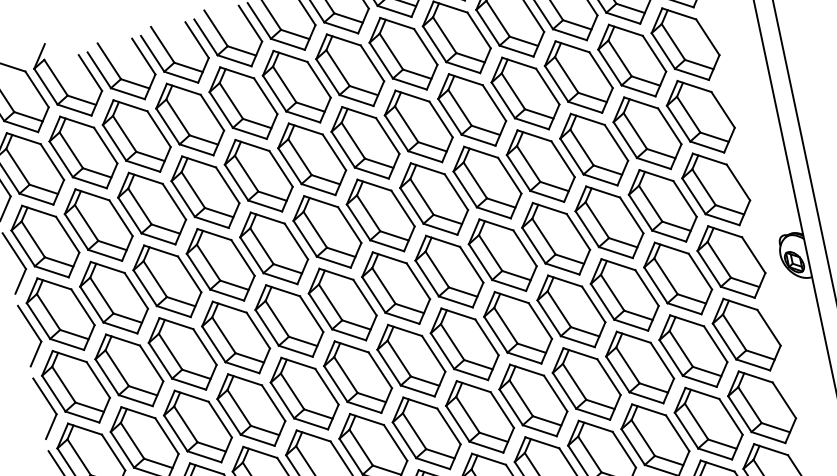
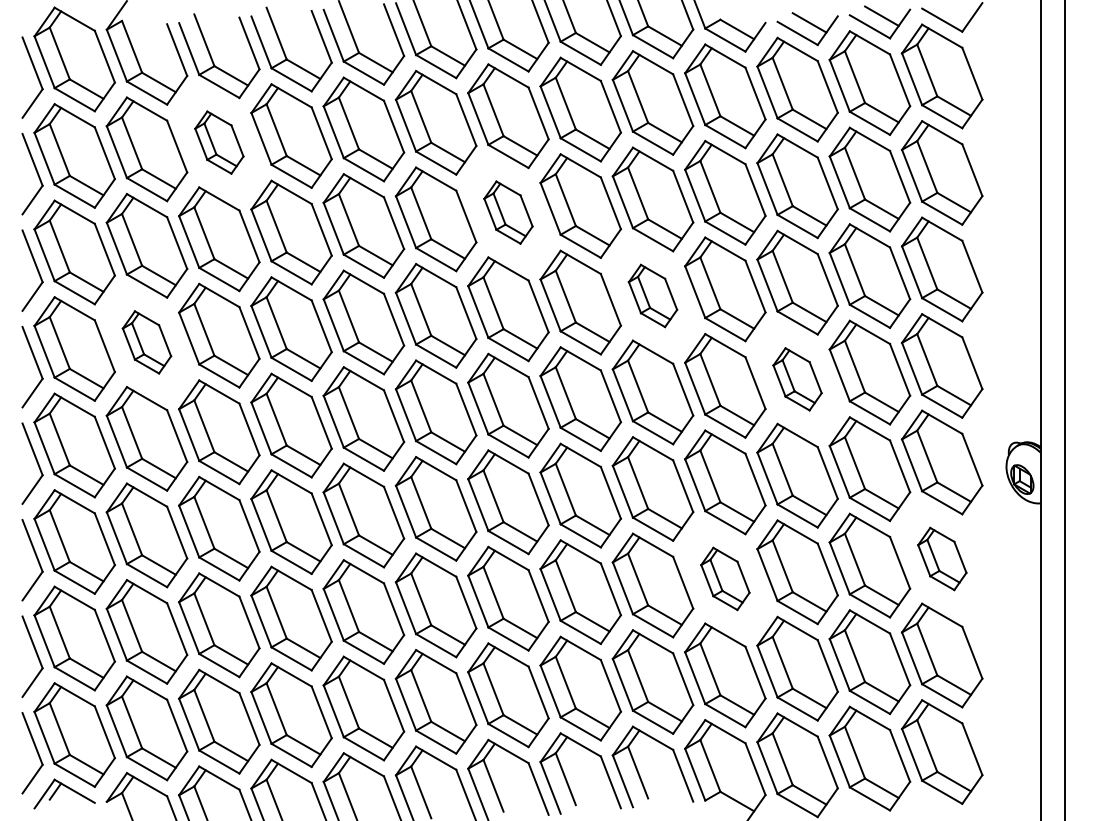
part: (136, 135) -> (219, 142), size x0.6
part: (365, 142) -> (508, 212), size x0.6
part: (487, 182) -> (652, 295), size x0.6
part: (609, 222) -> (797, 379), size x0.6
part: (113, 297) -> (146, 342), size x0.6
part: (746, 334) -> (942, 558), size x0.6
part: (586, 383) -> (725, 578), size x0.6

